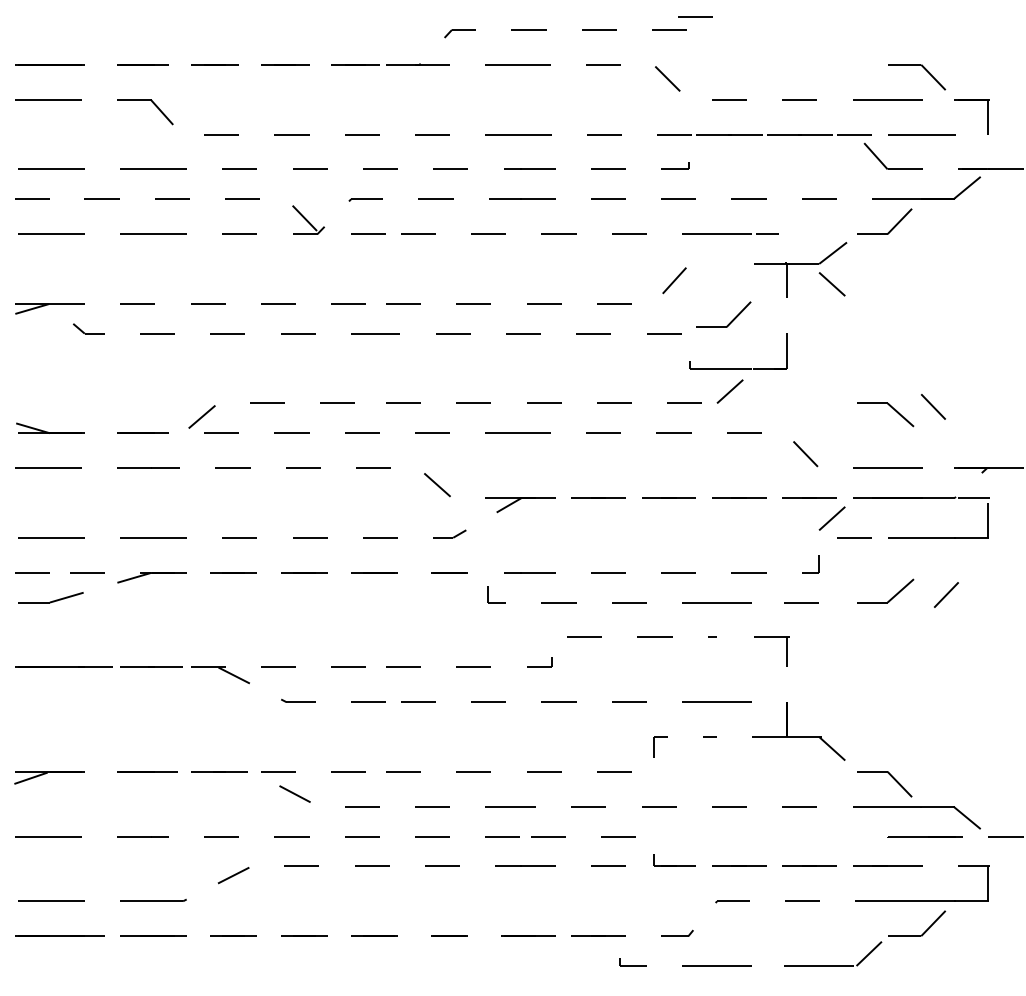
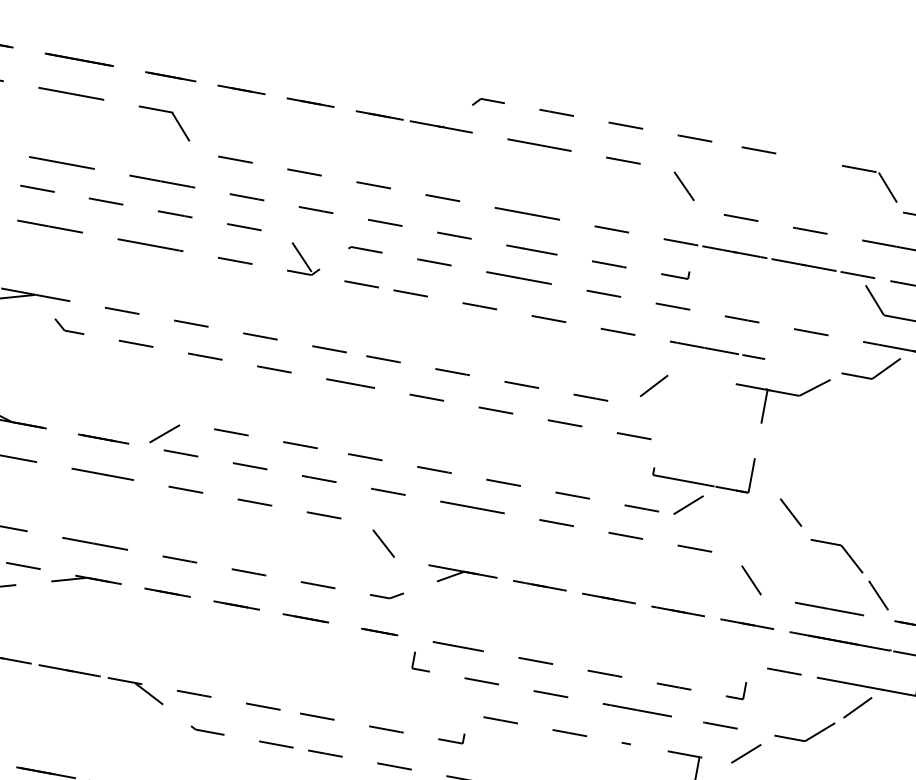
line: (695, 16) -> (758, 149), moved
part: (849, 30) -> (871, 171), added
line: (831, 284) -> (790, 512), moved
part: (730, 321) -> (701, 436), removed
line: (933, 406) -> (878, 595), moved
line: (831, 518) -> (745, 753), moved
line: (946, 594) -> (857, 707), moved

